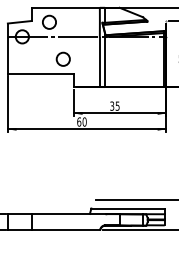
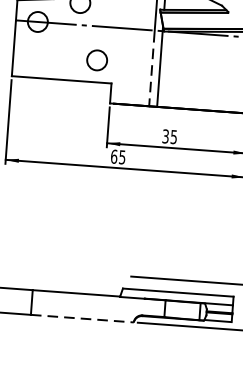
line: (99, 62) -> (151, 69), solid -> dashed
text: (84, 121) -> (122, 156), 60 -> 65
line: (66, 230) -> (82, 318), solid -> dashed

